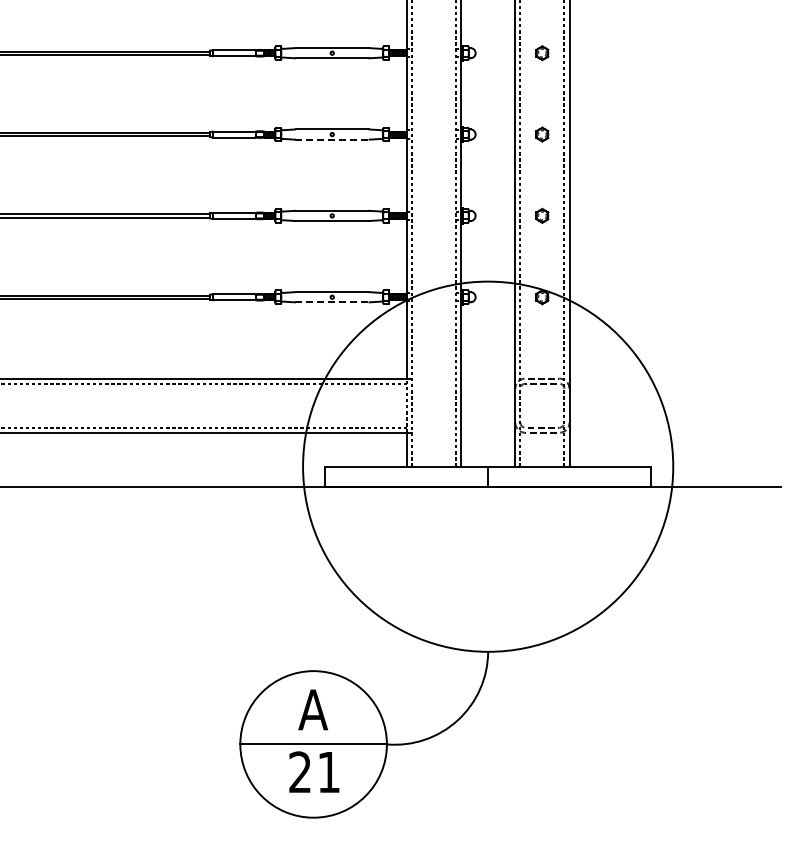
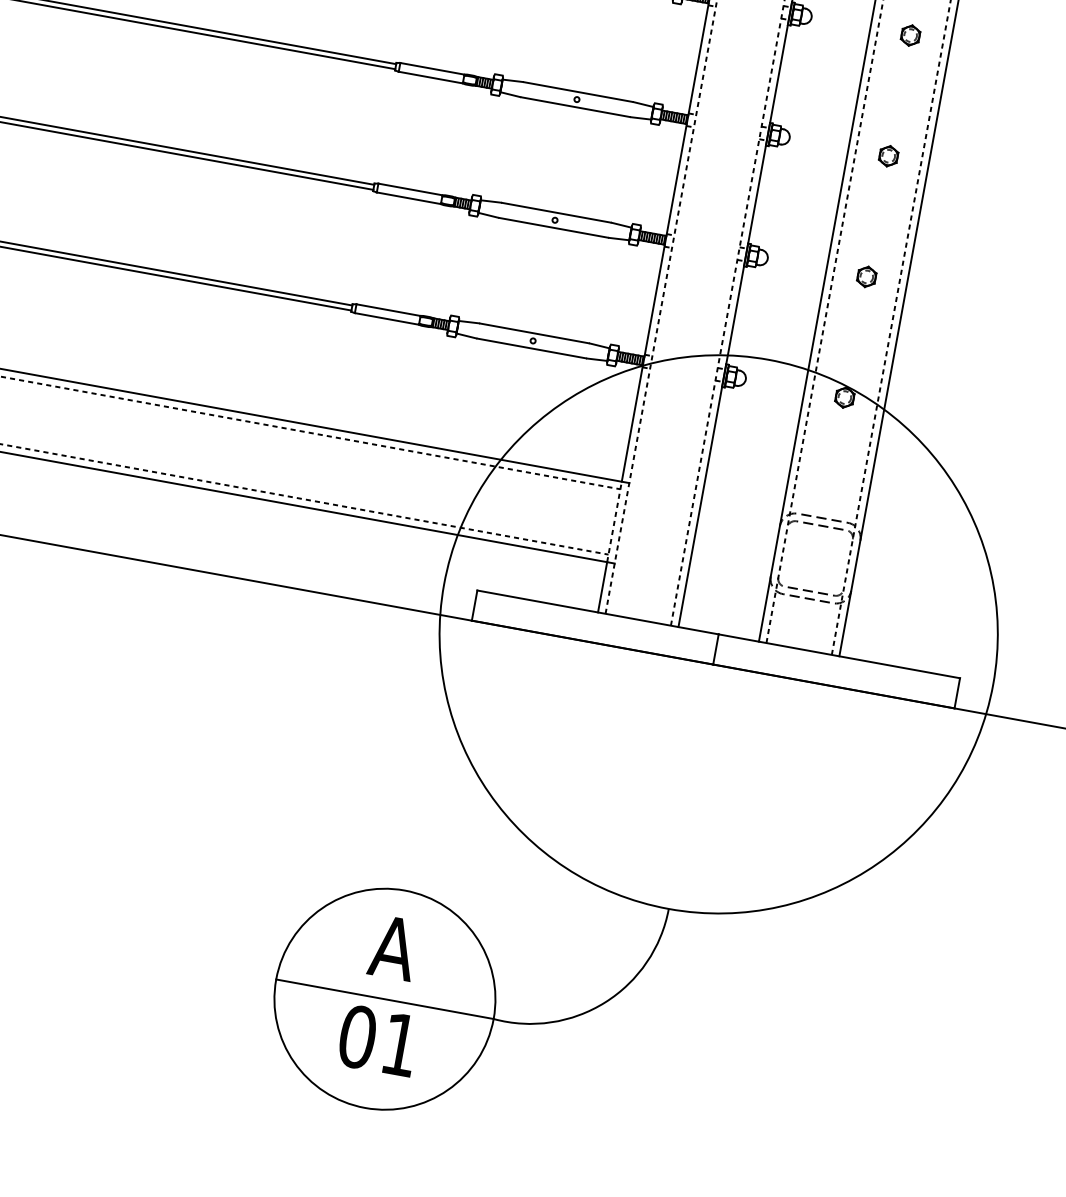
line: (332, 139) -> (576, 107), dashed -> solid
line: (332, 302) -> (532, 348), dashed -> solid
text: (300, 772) -> (357, 1037), 21 -> 01

